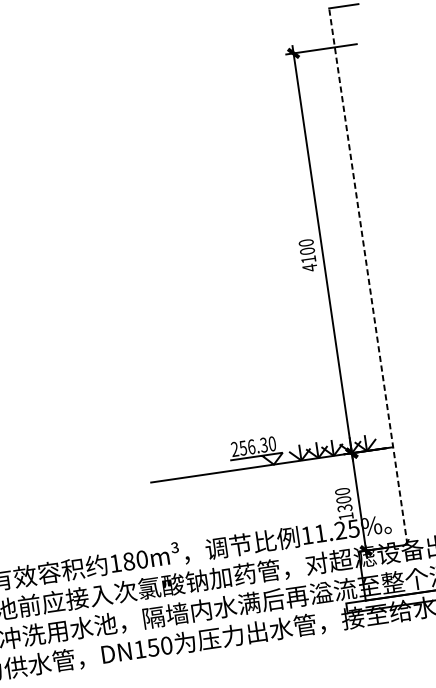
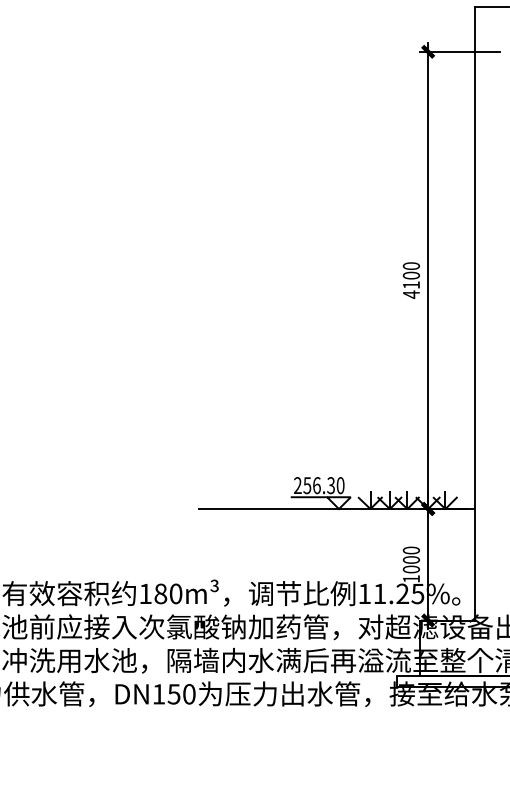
line: (368, 276) -> (475, 313), dashed -> solid
text: (345, 508) -> (411, 569), 1300 -> 1000

